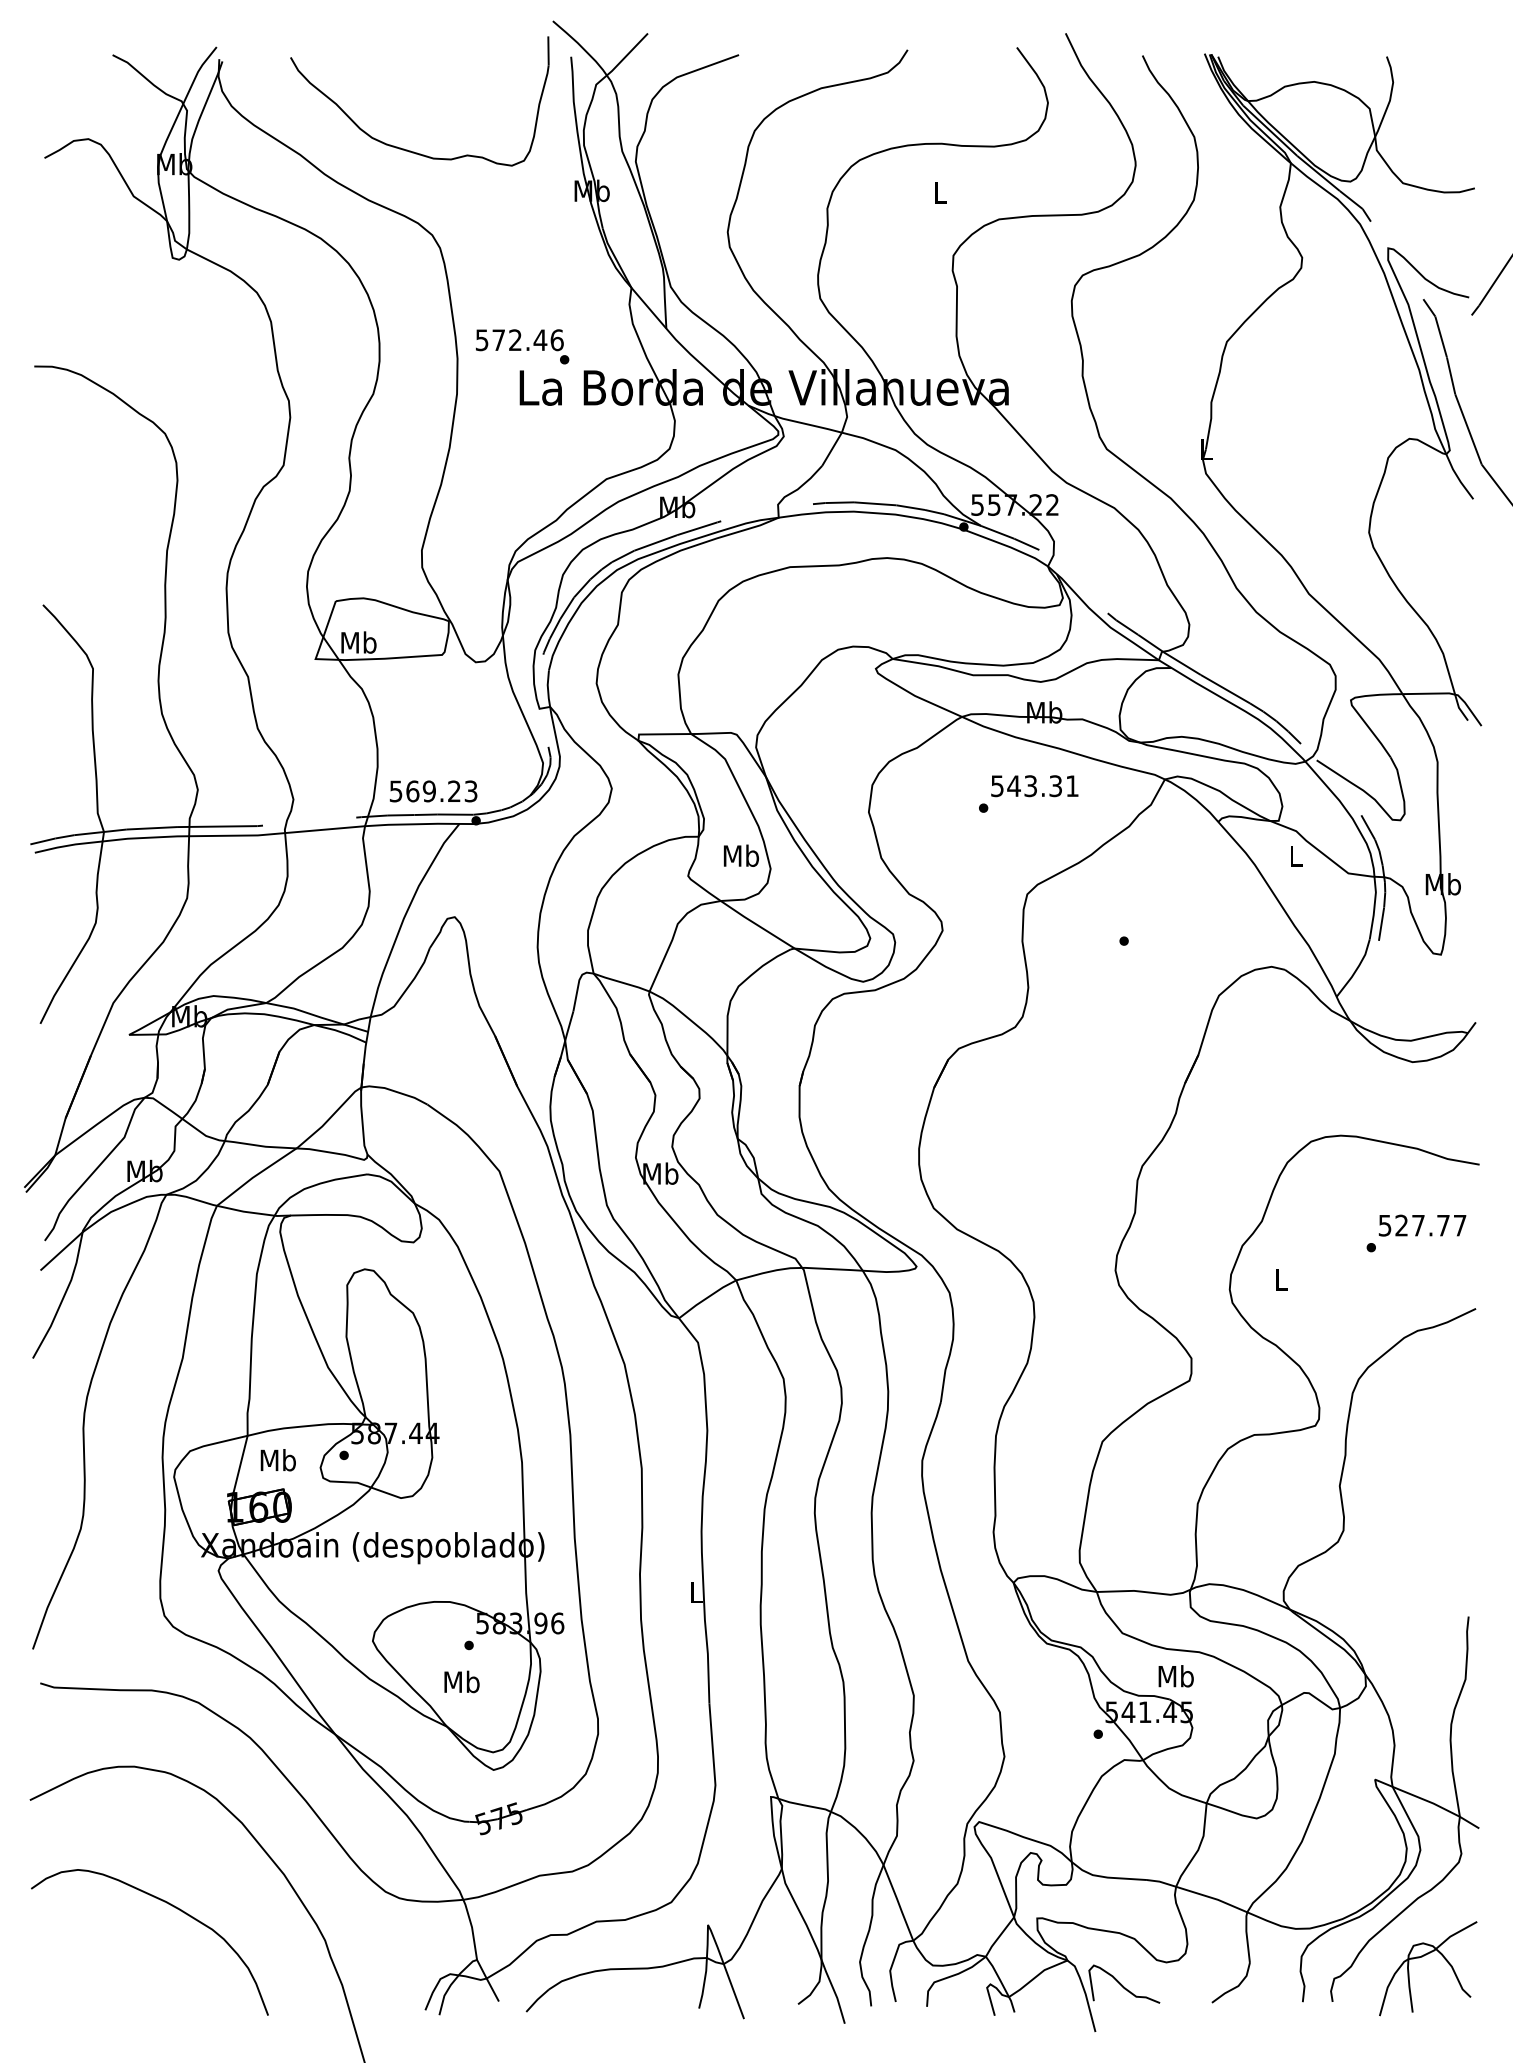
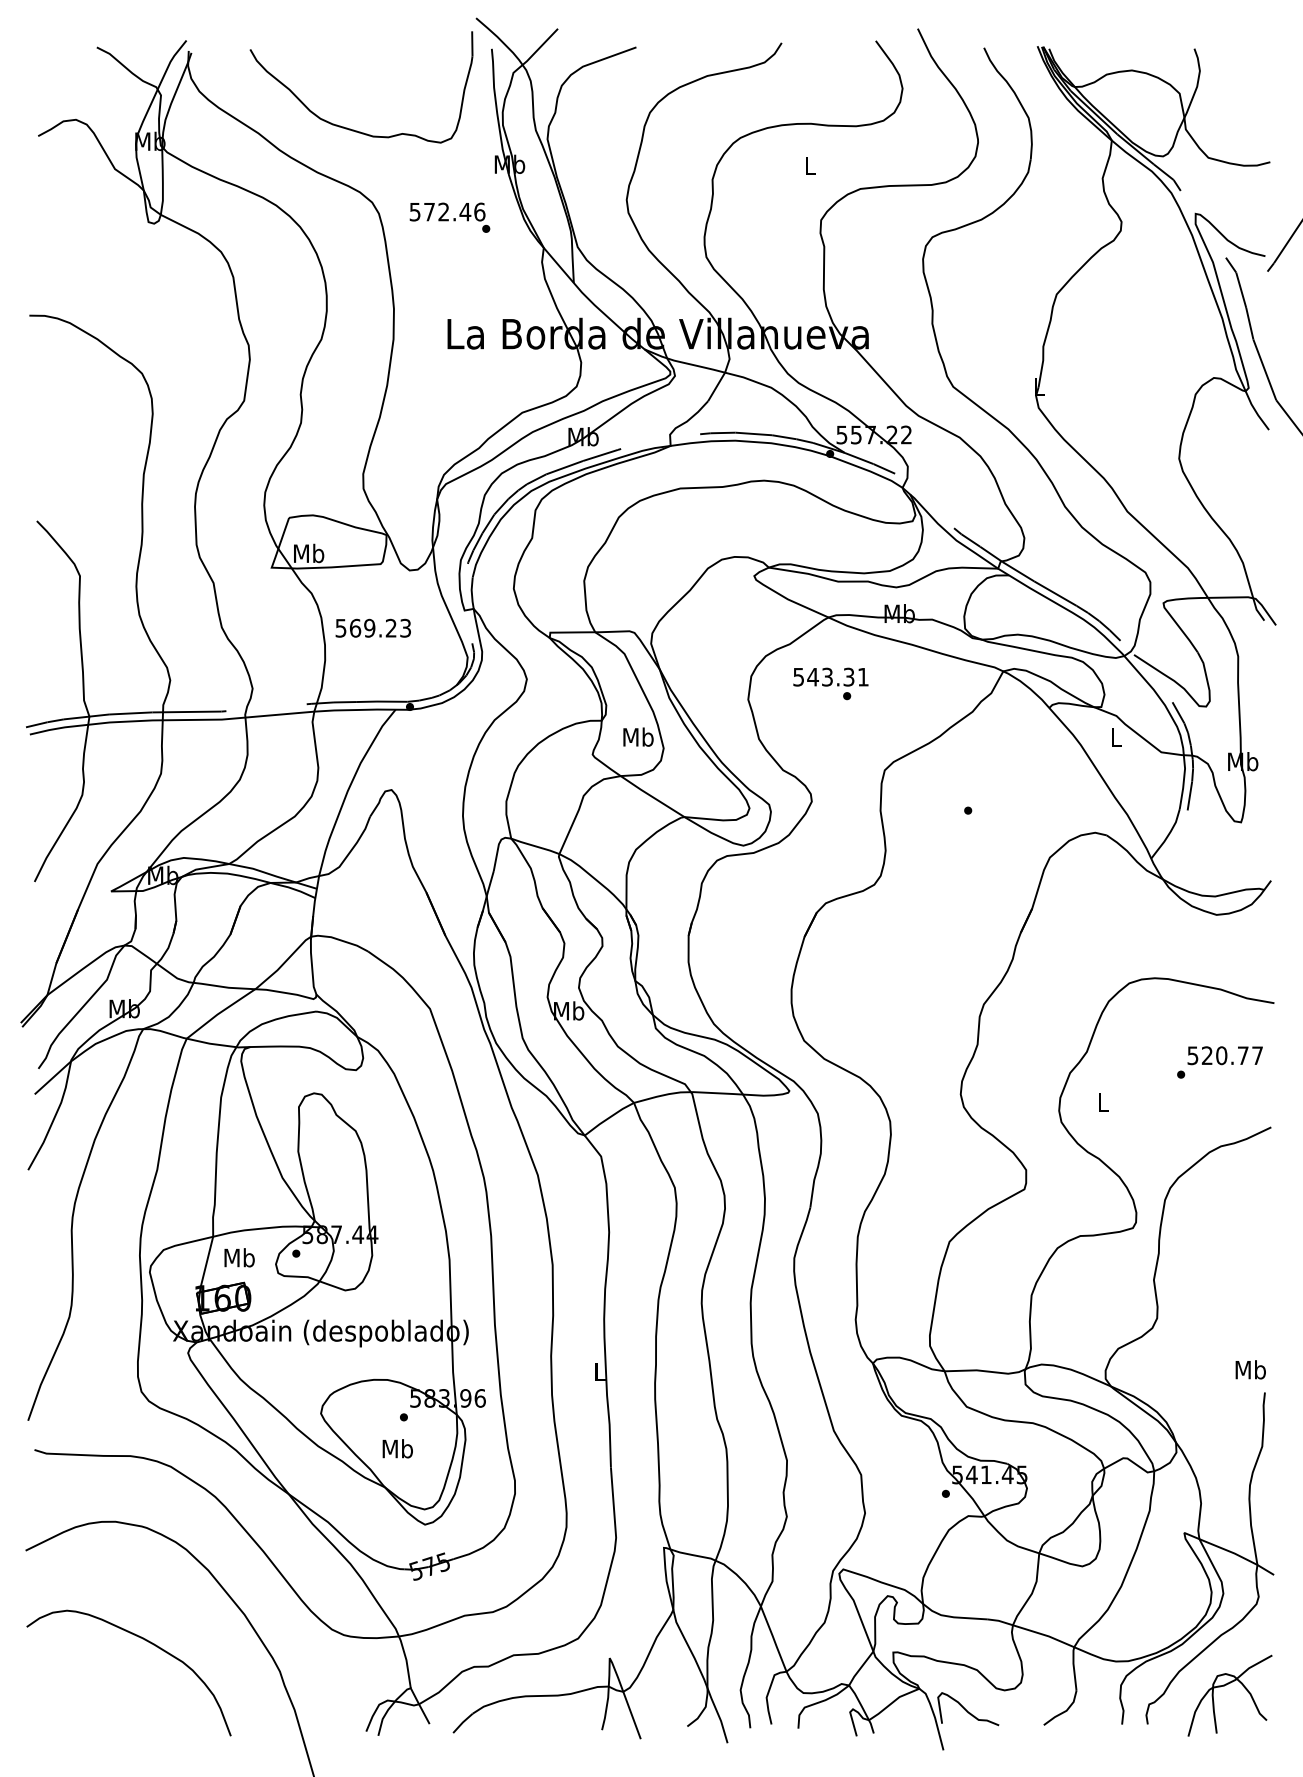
text: (522, 346) -> (449, 217), moved
text: (1034, 786) -> (830, 677), moved
text: (433, 791) -> (373, 628), moved
text: (1418, 1225) -> (1221, 1055), 527.77 -> 520.77
text: (1175, 1676) -> (1250, 1370), moved

